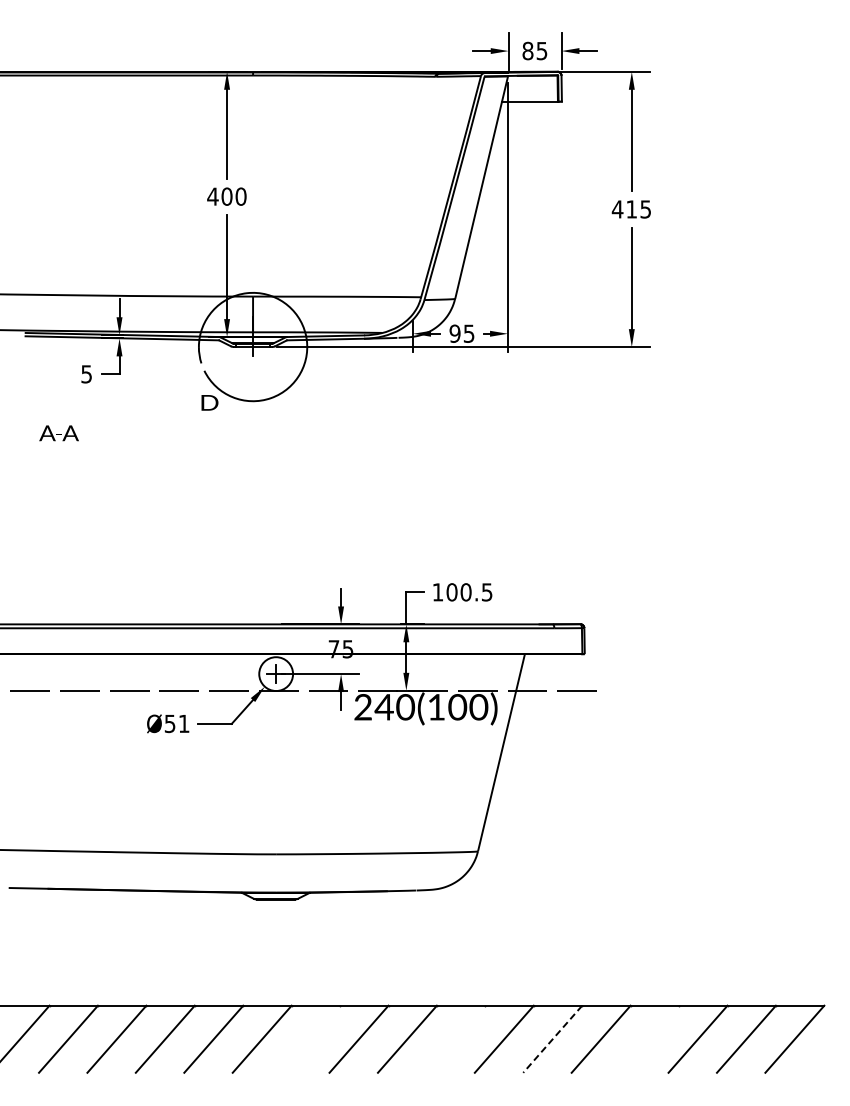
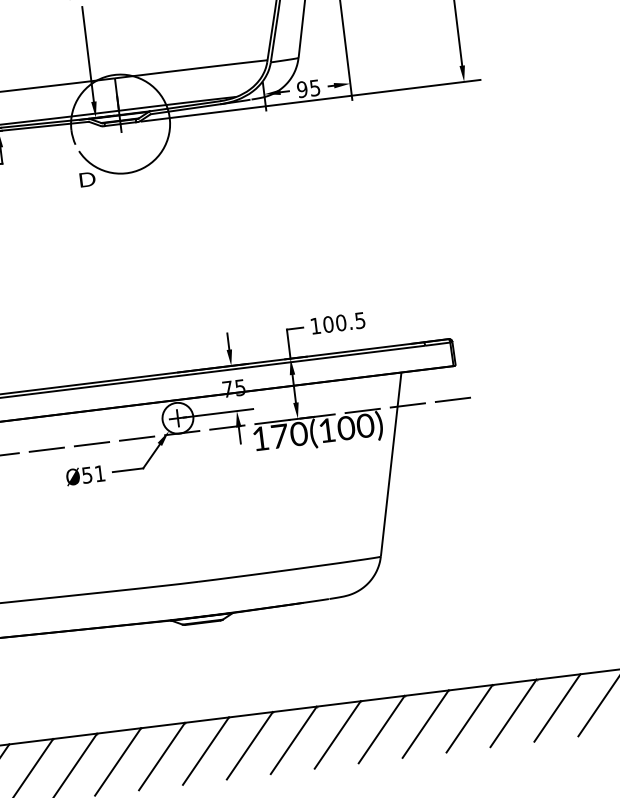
text: (373, 707) -> (269, 437), 240(100) -> 170(100)
line: (310, 1038) -> (249, 745), added
line: (455, 1038) -> (381, 728), added
line: (649, 1038) -> (557, 707), added
line: (552, 1039) -> (469, 719), dashed -> solid

